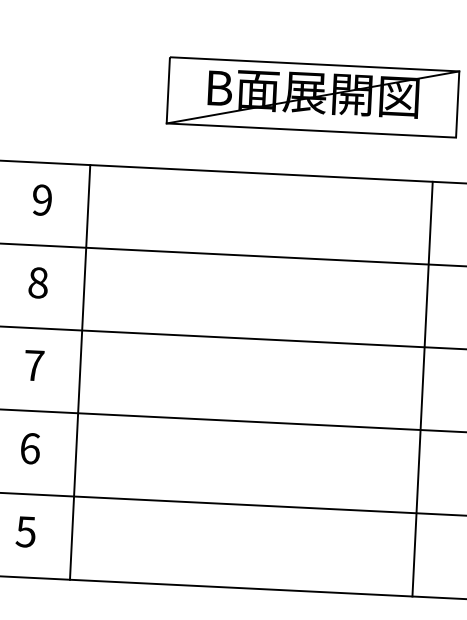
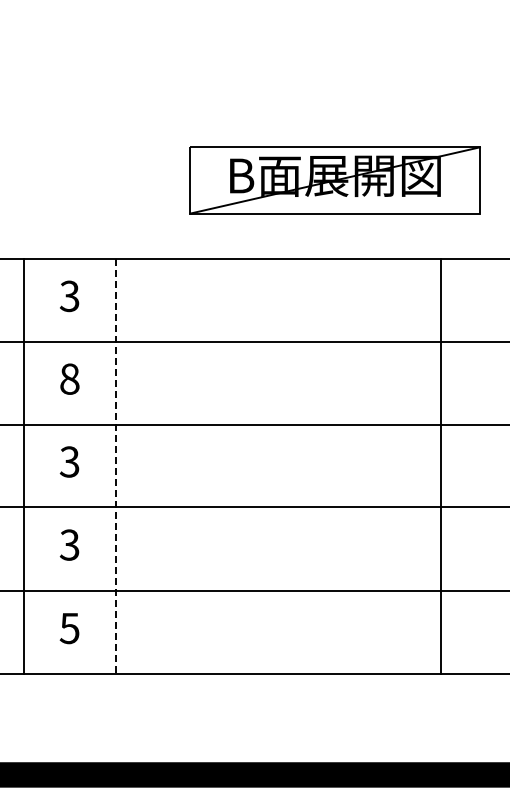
text: (42, 200) -> (69, 296), 9 -> 3
text: (33, 365) -> (69, 461), 7 -> 3
line: (79, 372) -> (115, 466), solid -> dashed
line: (422, 389) -> (440, 466), moved
text: (29, 448) -> (69, 544), 6 -> 3

